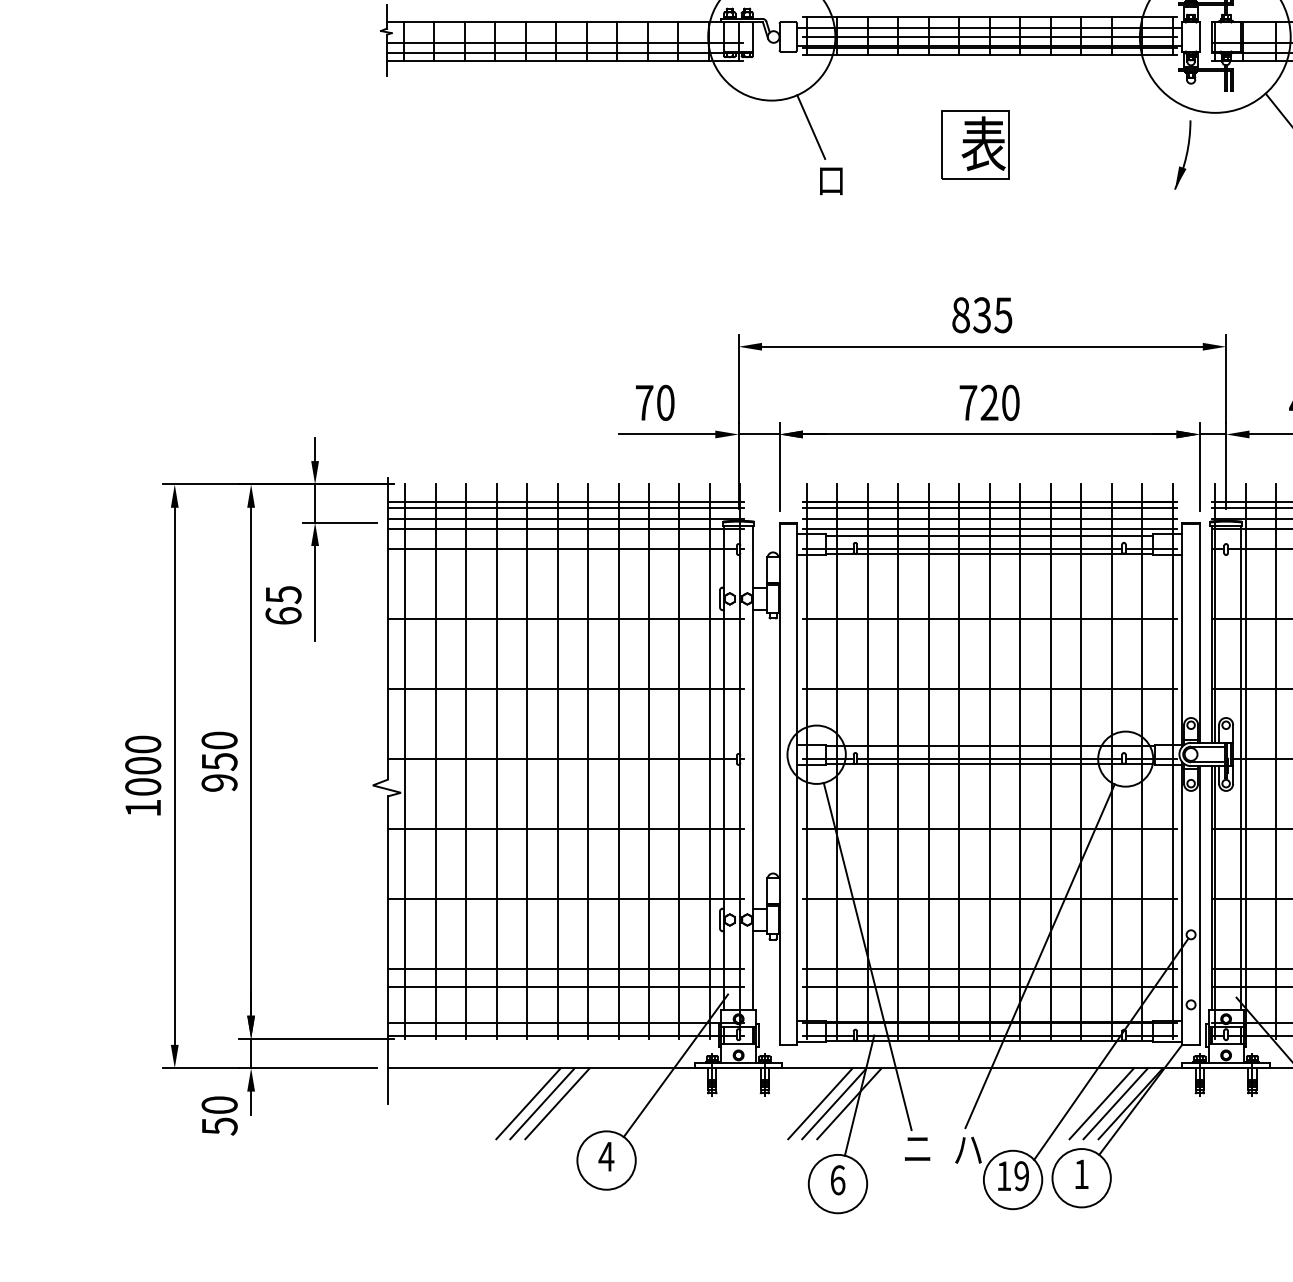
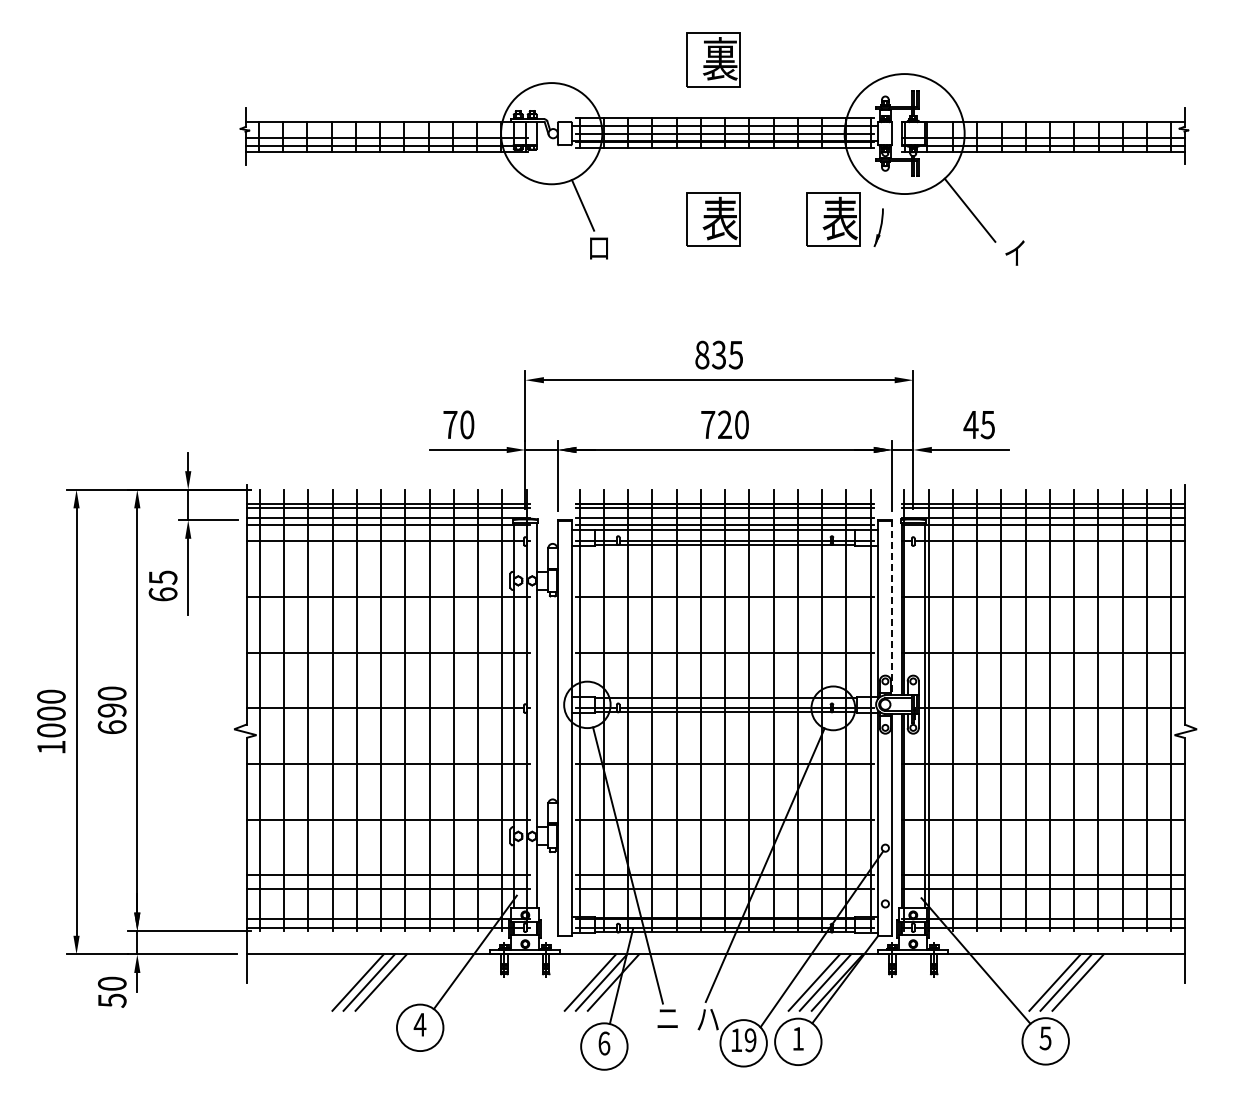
part: (1125, 144) -> (833, 219), added
part: (1182, 154) -> (878, 227), size x0.7
line: (1200, 632) -> (892, 607), solid -> dashed
text: (218, 771) -> (111, 718), 950 -> 690

